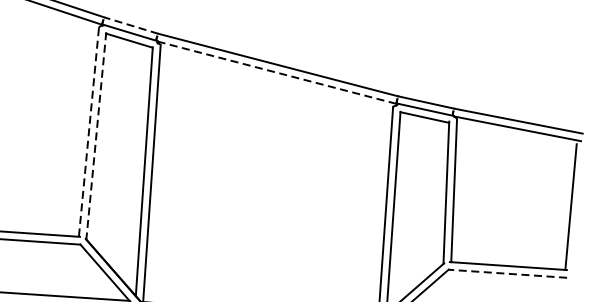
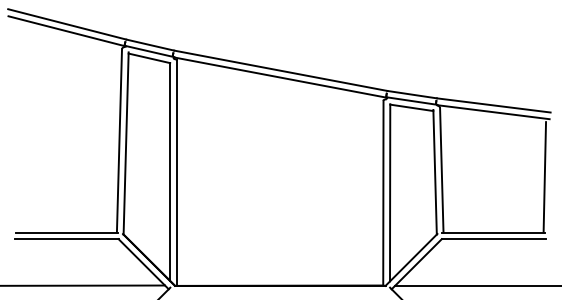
line: (131, 26) -> (150, 45), dashed -> solid
line: (277, 72) -> (280, 77), dashed -> solid
line: (88, 132) -> (119, 140), dashed -> solid
line: (96, 135) -> (126, 143), dashed -> solid
line: (507, 273) -> (493, 239), dashed -> solid

